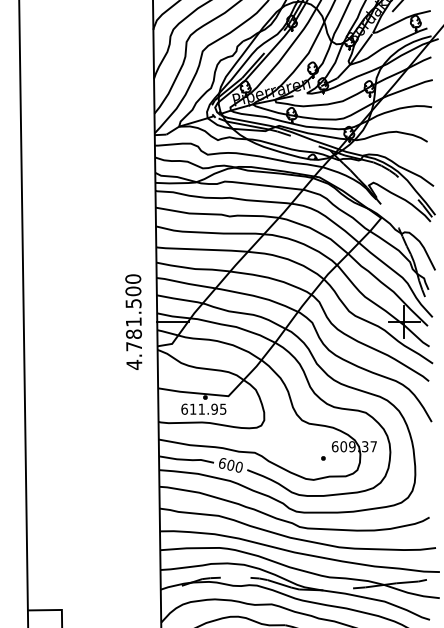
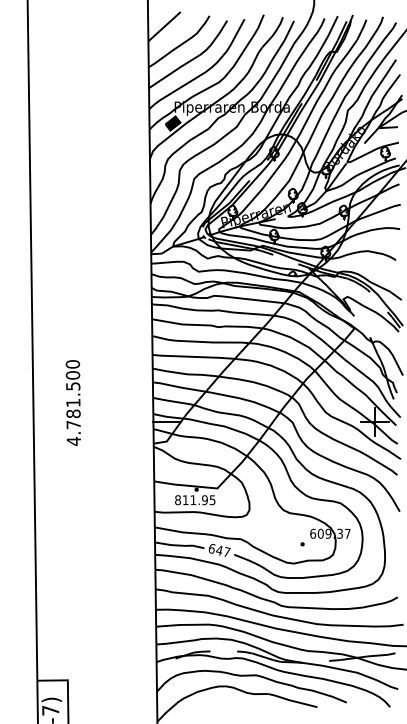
text: (132, 321) -> (72, 402), moved
text: (184, 408) -> (177, 499), 611.95 -> 811.95
text: (235, 466) -> (223, 551), 600 -> 647

